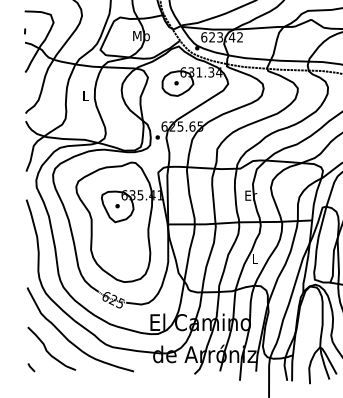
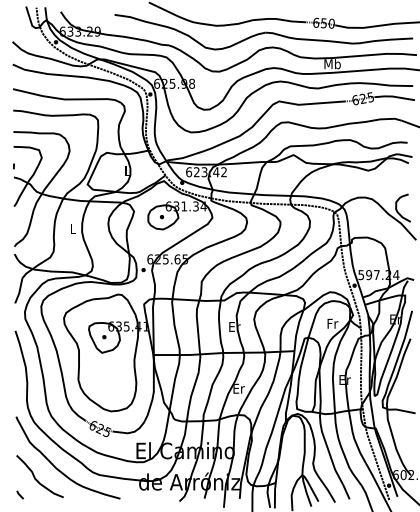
text: (141, 35) -> (127, 170), Mb -> L
text: (254, 258) -> (238, 388), L -> Er

